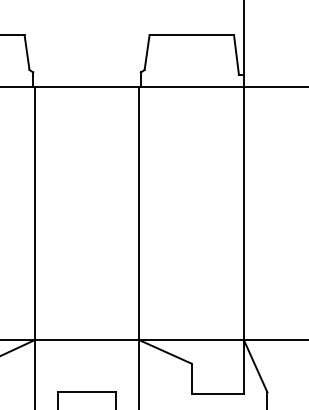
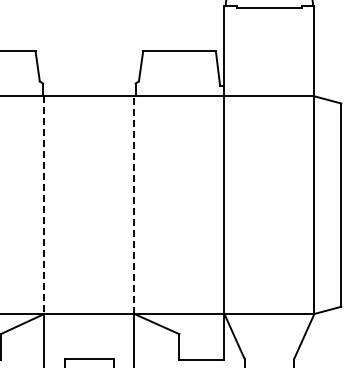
line: (34, 214) -> (44, 205), solid -> dashed
line: (139, 214) -> (134, 205), solid -> dashed

